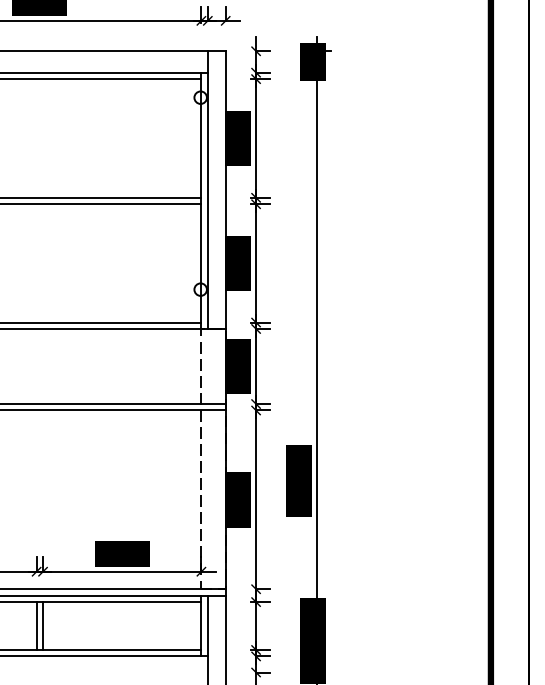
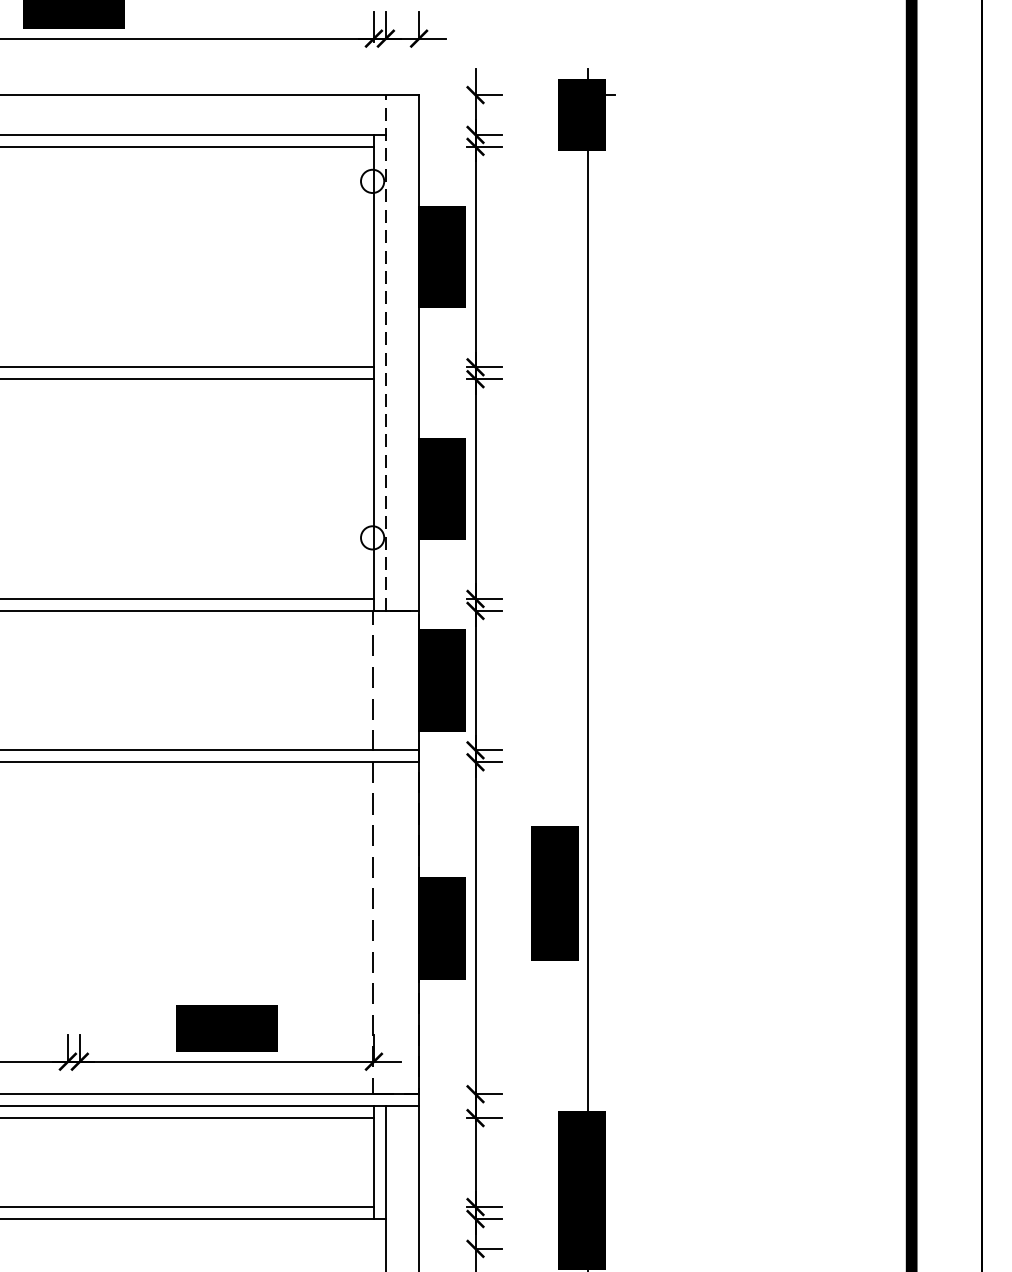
line: (207, 190) -> (385, 353), solid -> dashed
line: (36, 625) -> (67, 1161), removed
line: (43, 625) -> (80, 1161), removed

